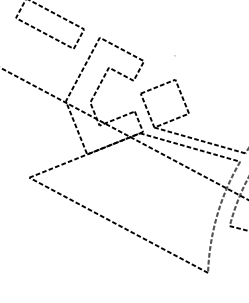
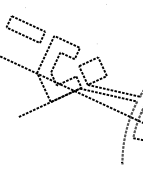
line: (118, 225) -> (70, 141), removed

